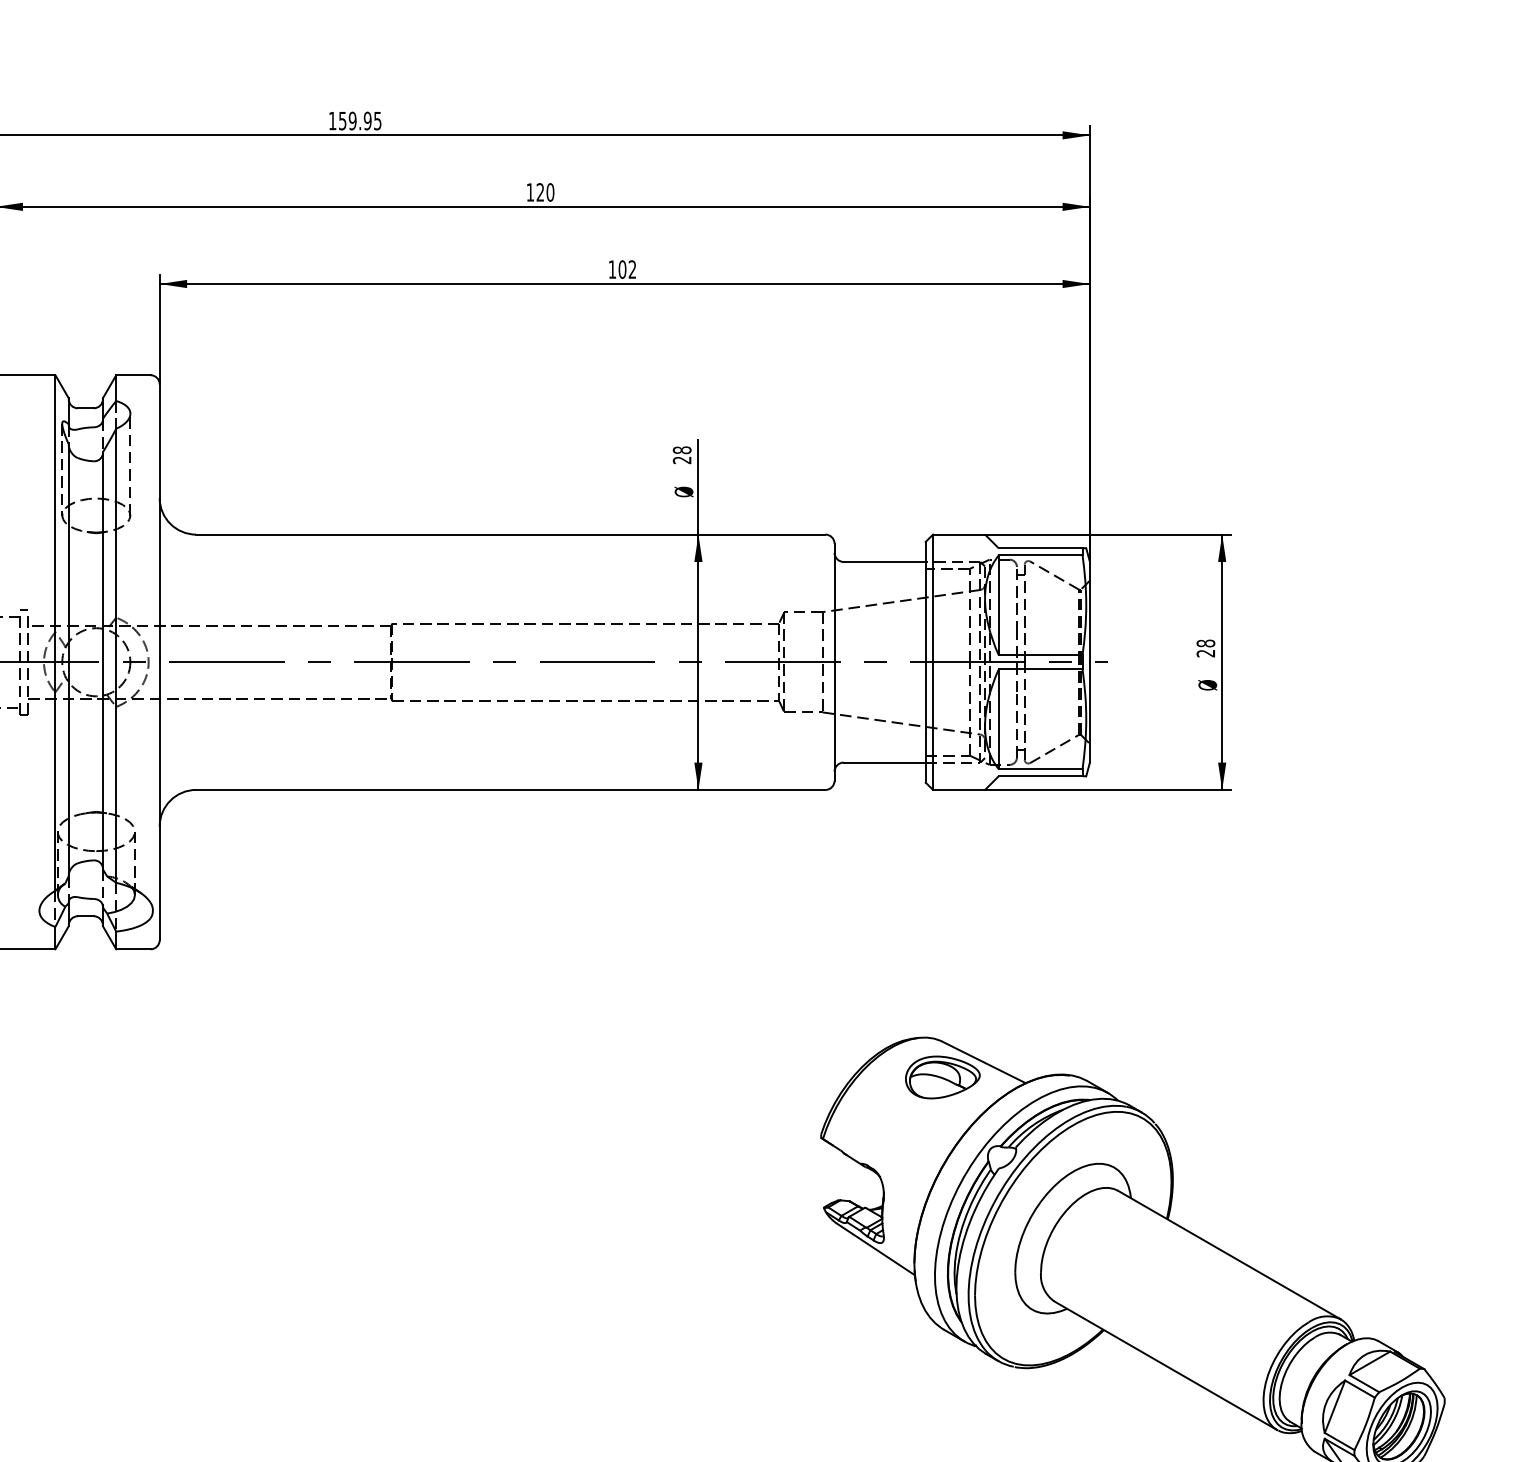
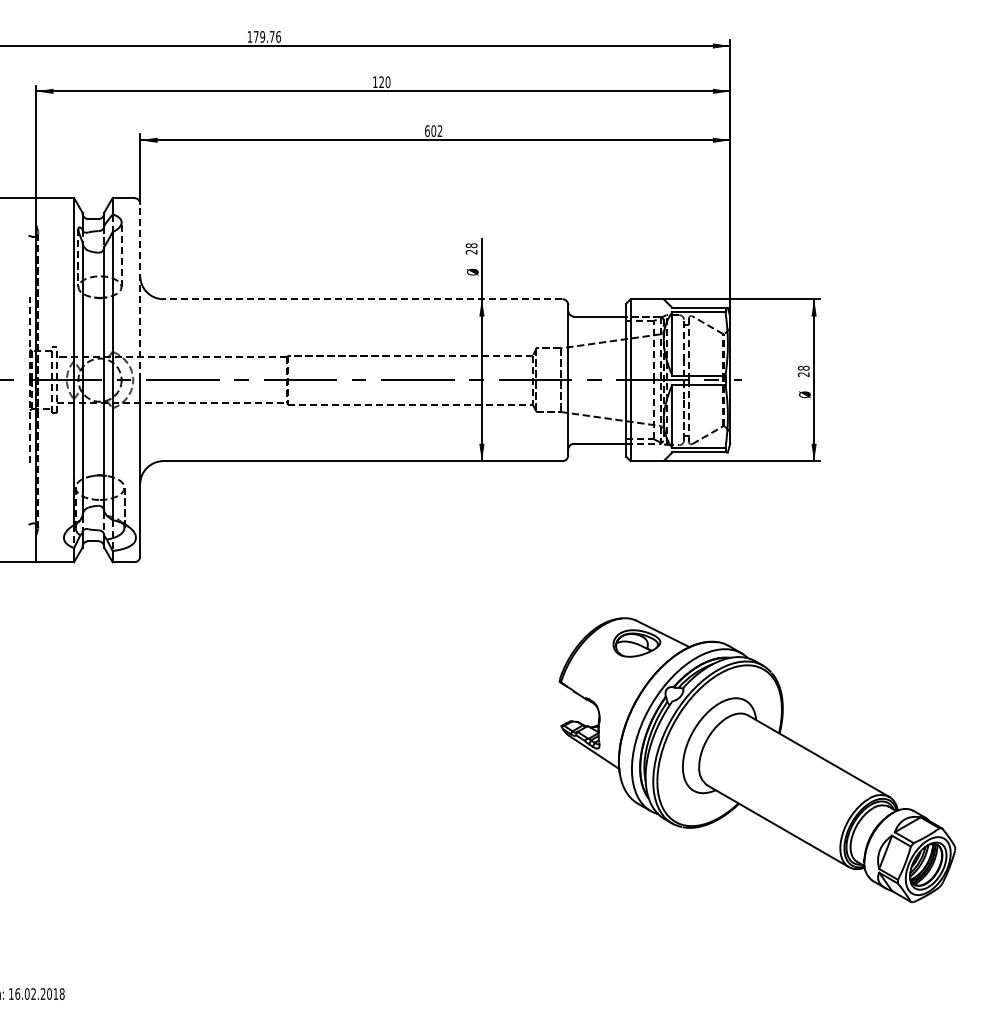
text: (360, 120) -> (267, 36), 159.95 -> 179.76
text: (612, 270) -> (427, 131), 102 -> 602
line: (160, 522) -> (140, 291), solid -> dashed
line: (510, 535) -> (362, 299), solid -> dashed

